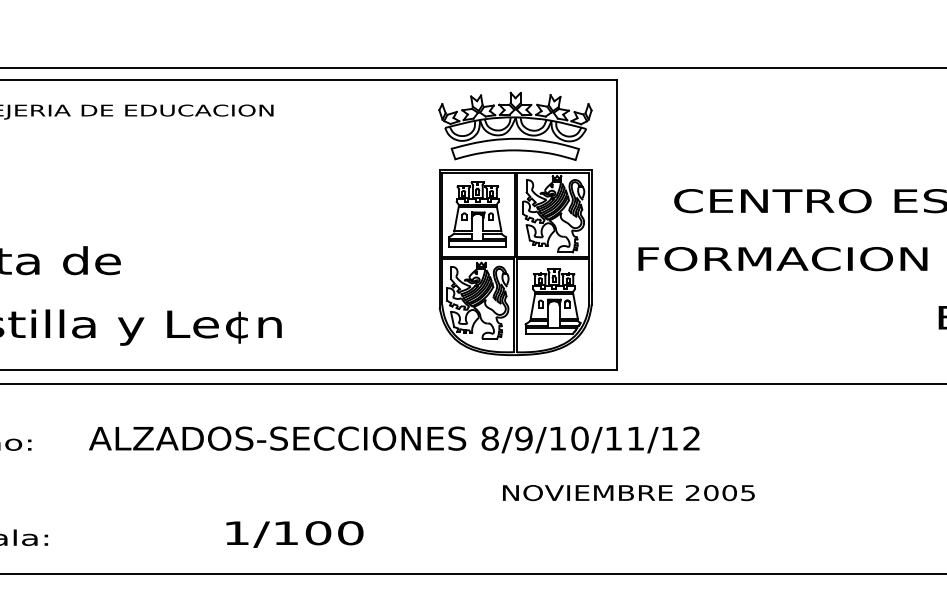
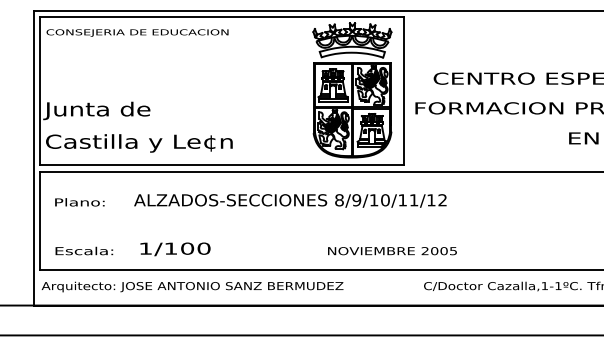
text: (628, 493) -> (392, 251), moved
text: (294, 534) -> (175, 249), moved

